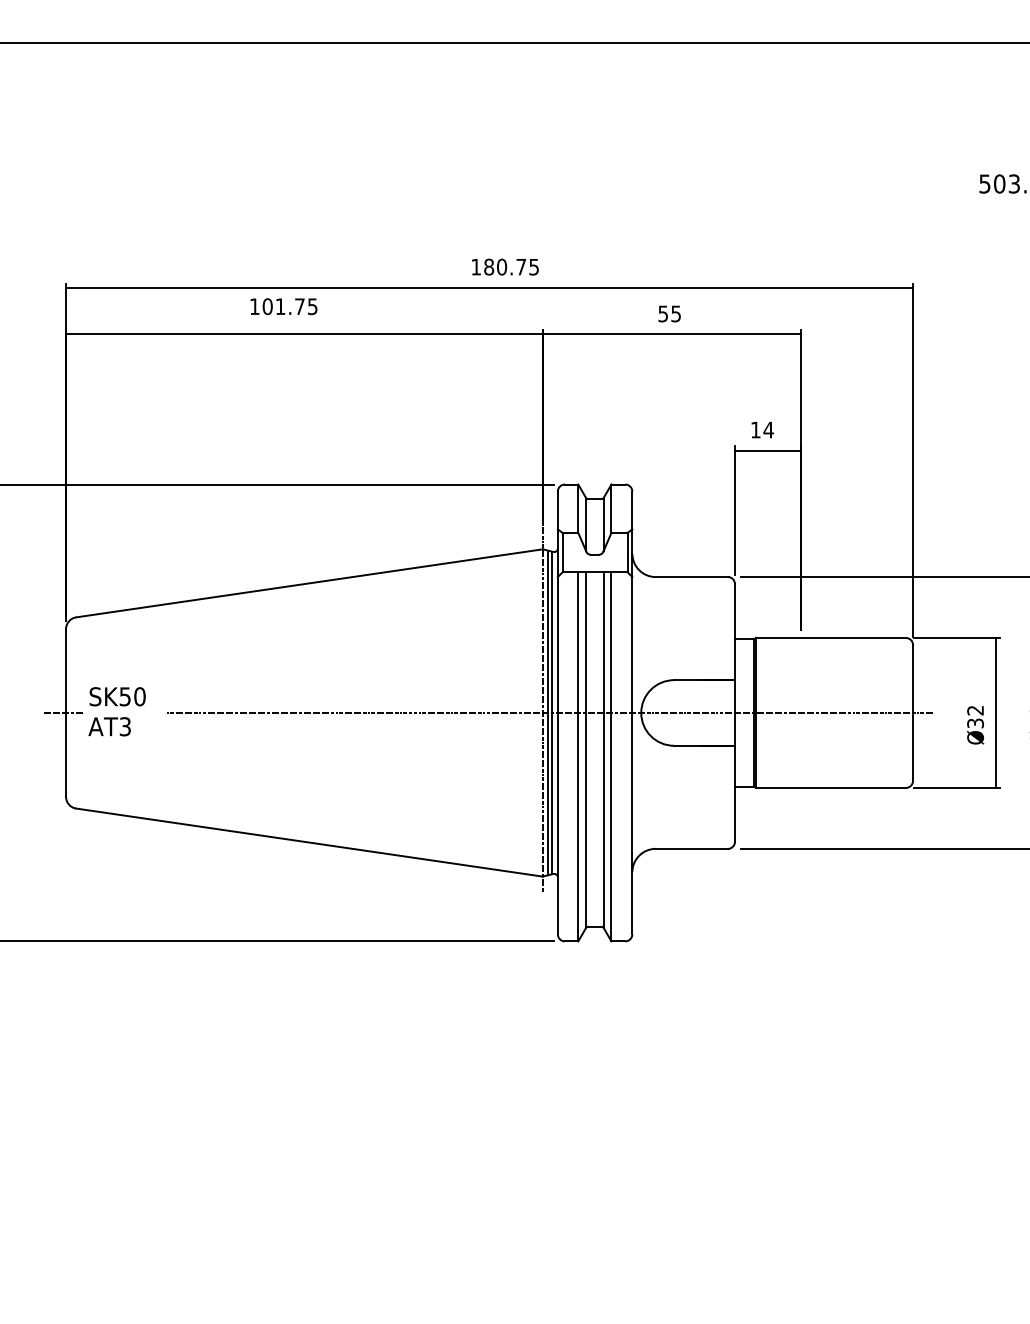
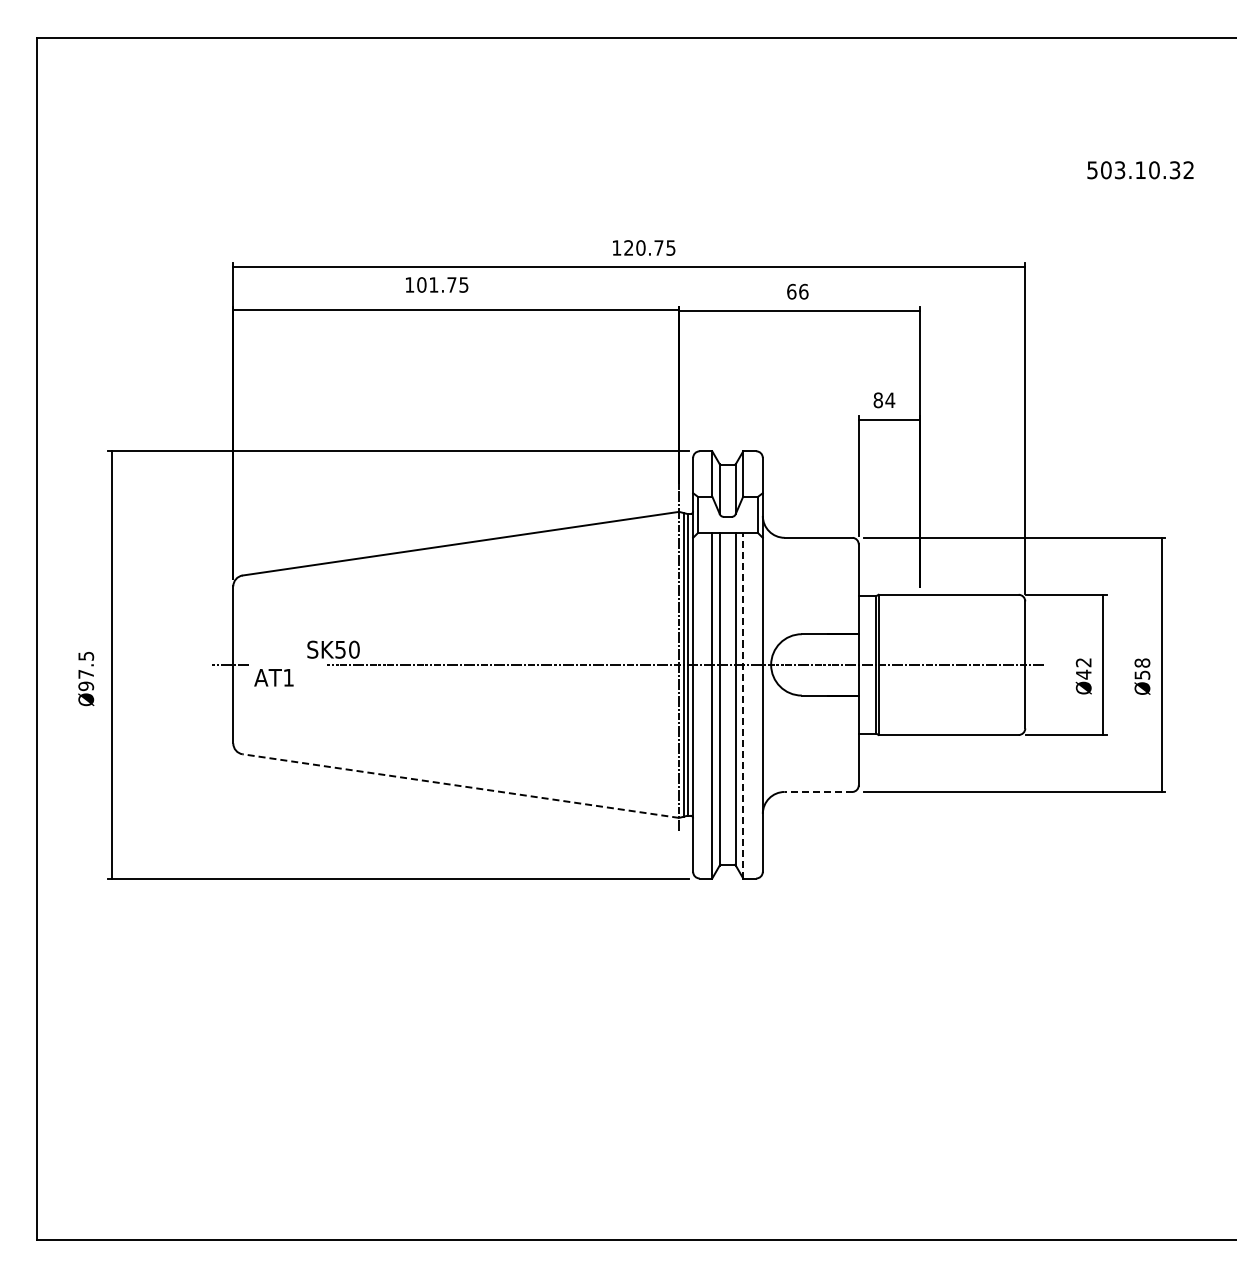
text: (488, 266) -> (628, 247), 180.75 -> 120.75
text: (669, 313) -> (797, 291), 55 -> 66
text: (754, 430) -> (877, 400), 14 -> 84
text: (117, 696) -> (333, 649), moved
text: (975, 723) -> (1083, 674), Ø32 -> Ø42
text: (125, 726) -> (288, 677), AT3 -> AT1
line: (611, 756) -> (743, 705), solid -> dashed
line: (309, 843) -> (460, 786), solid -> dashed
line: (691, 848) -> (818, 791), solid -> dashed

